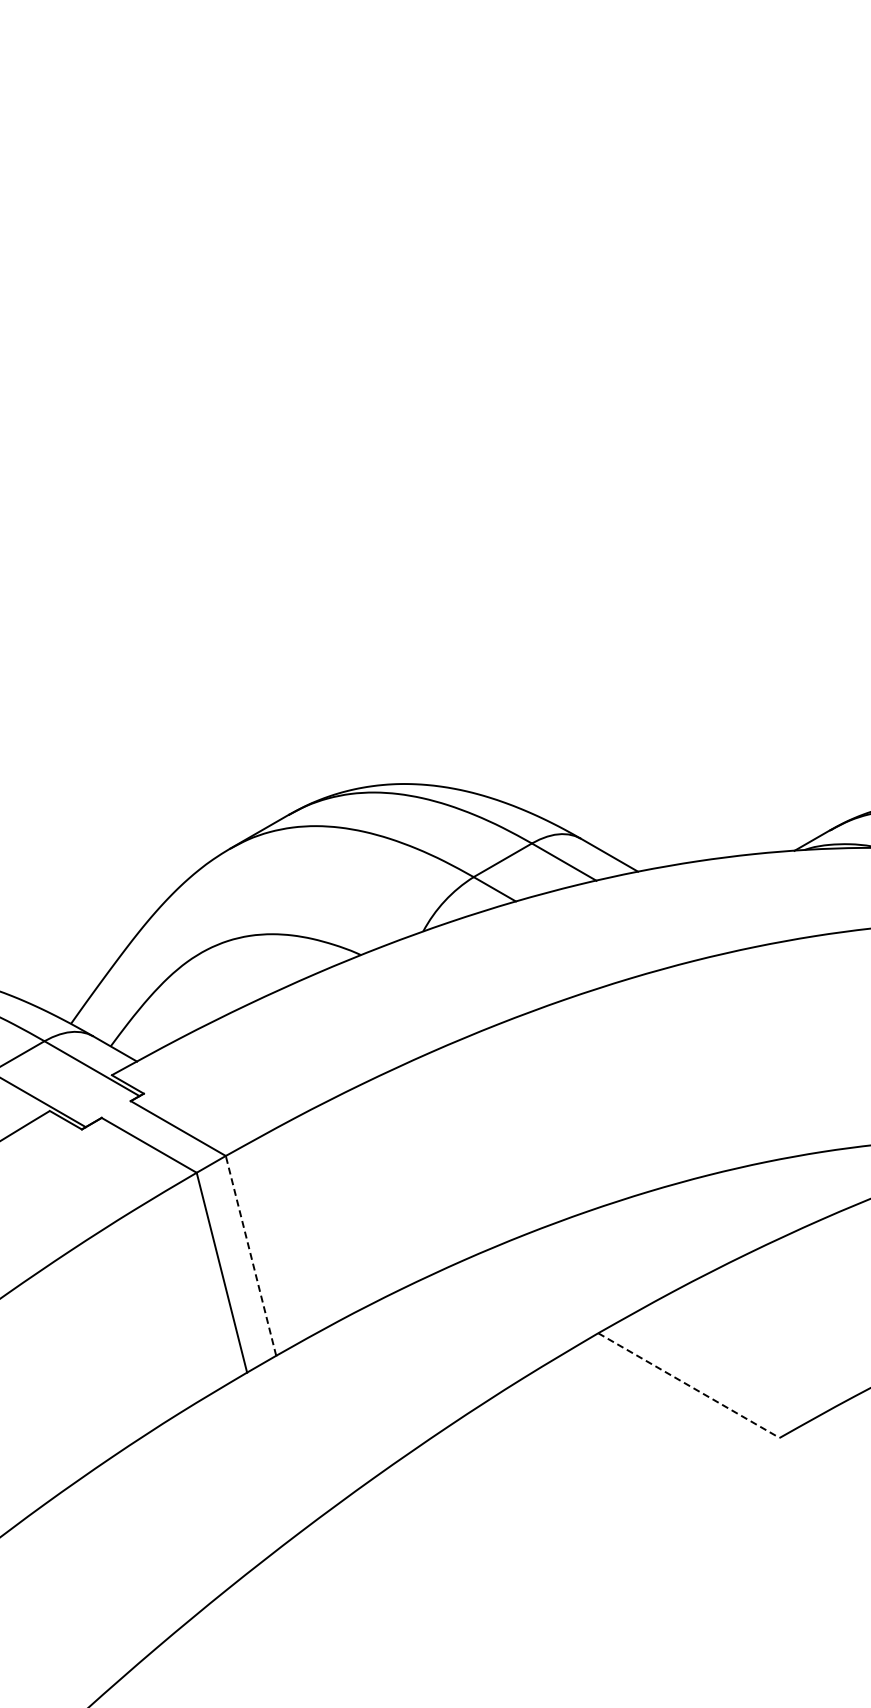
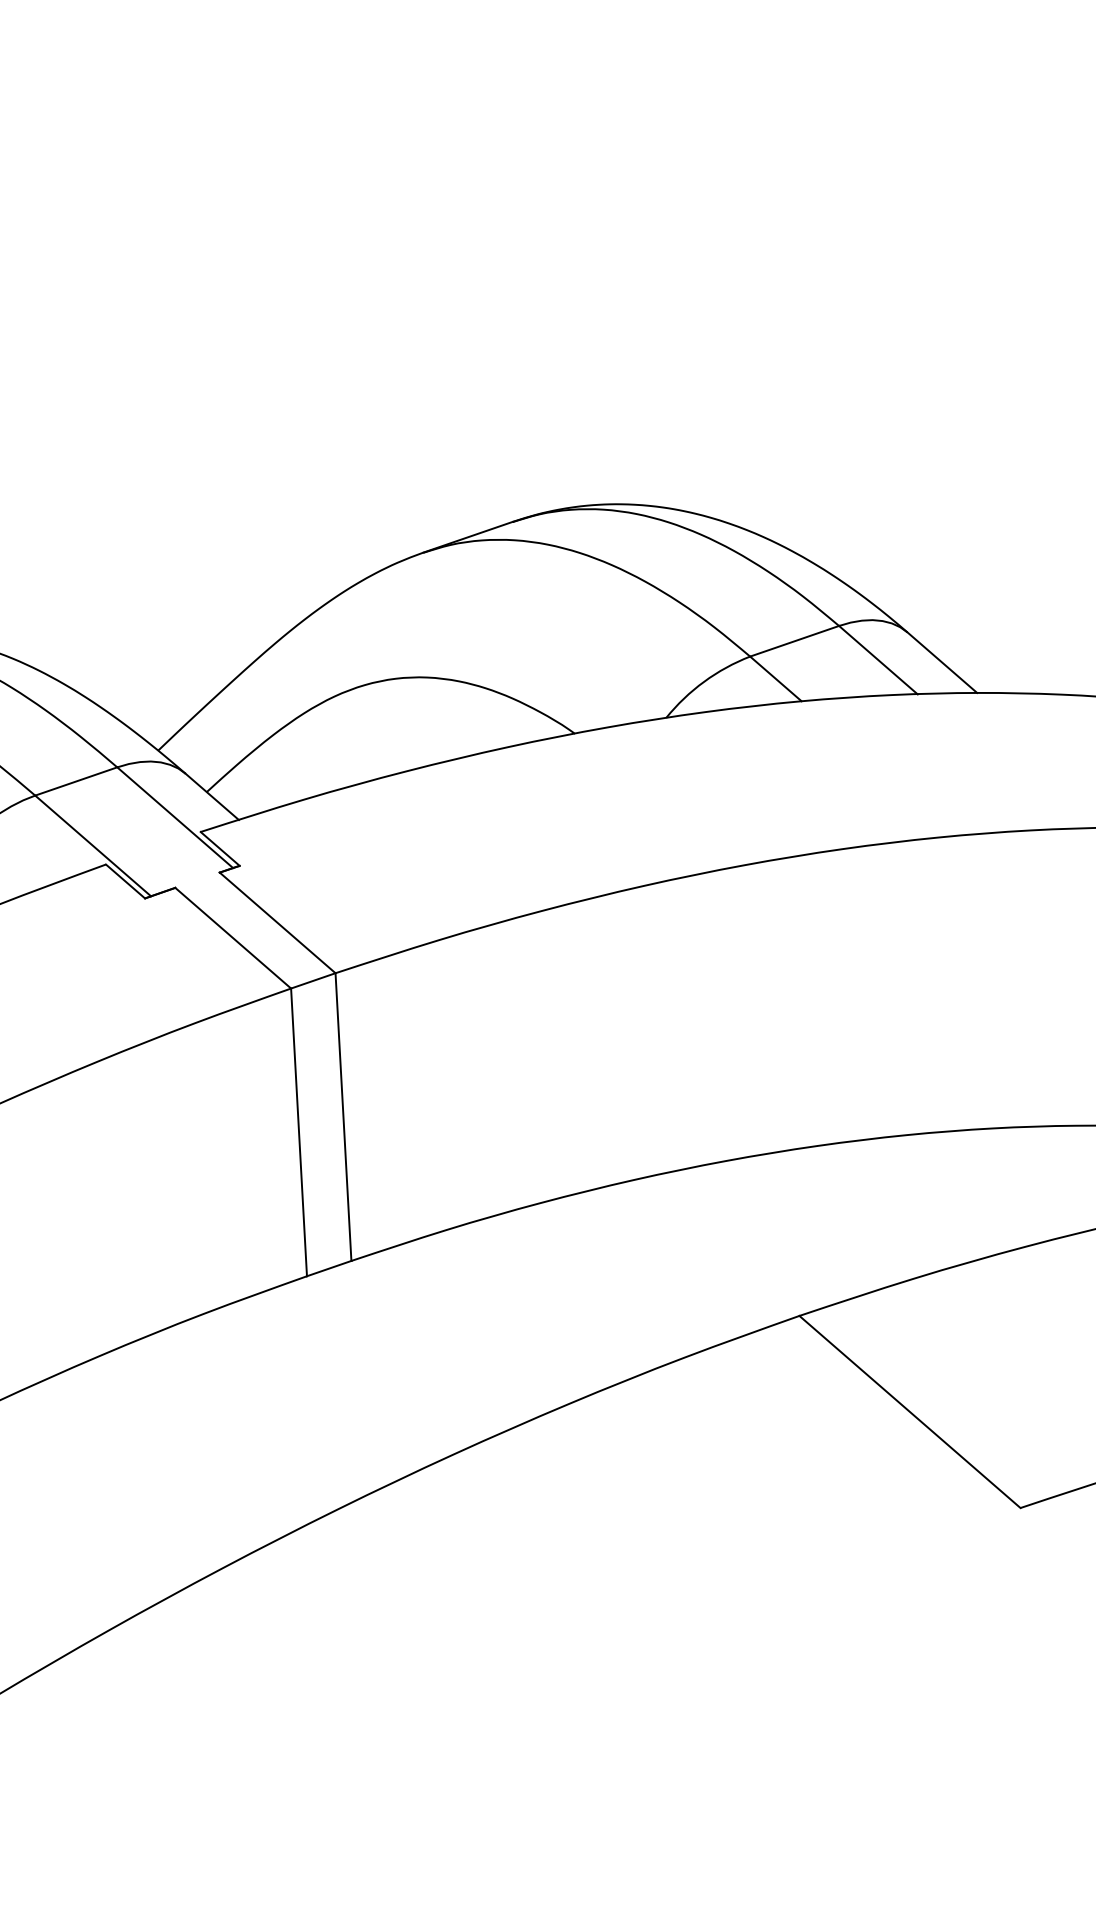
line: (250, 1255) -> (342, 1116), dashed -> solid
line: (688, 1385) -> (909, 1411), dashed -> solid

